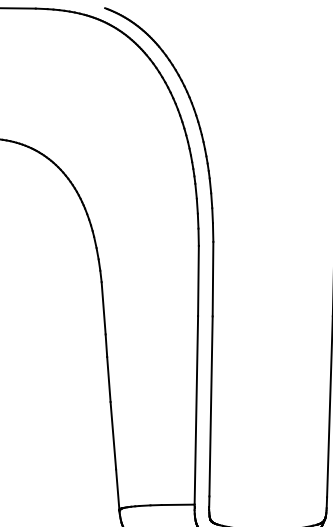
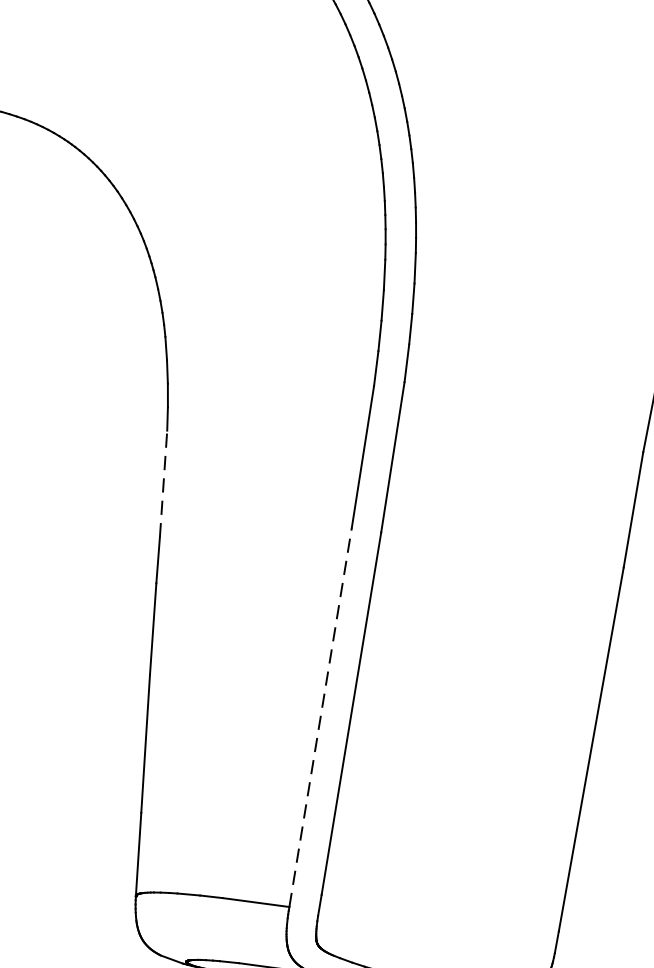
line: (103, 307) -> (163, 482), solid -> dashed
line: (196, 409) -> (321, 715), solid -> dashed

